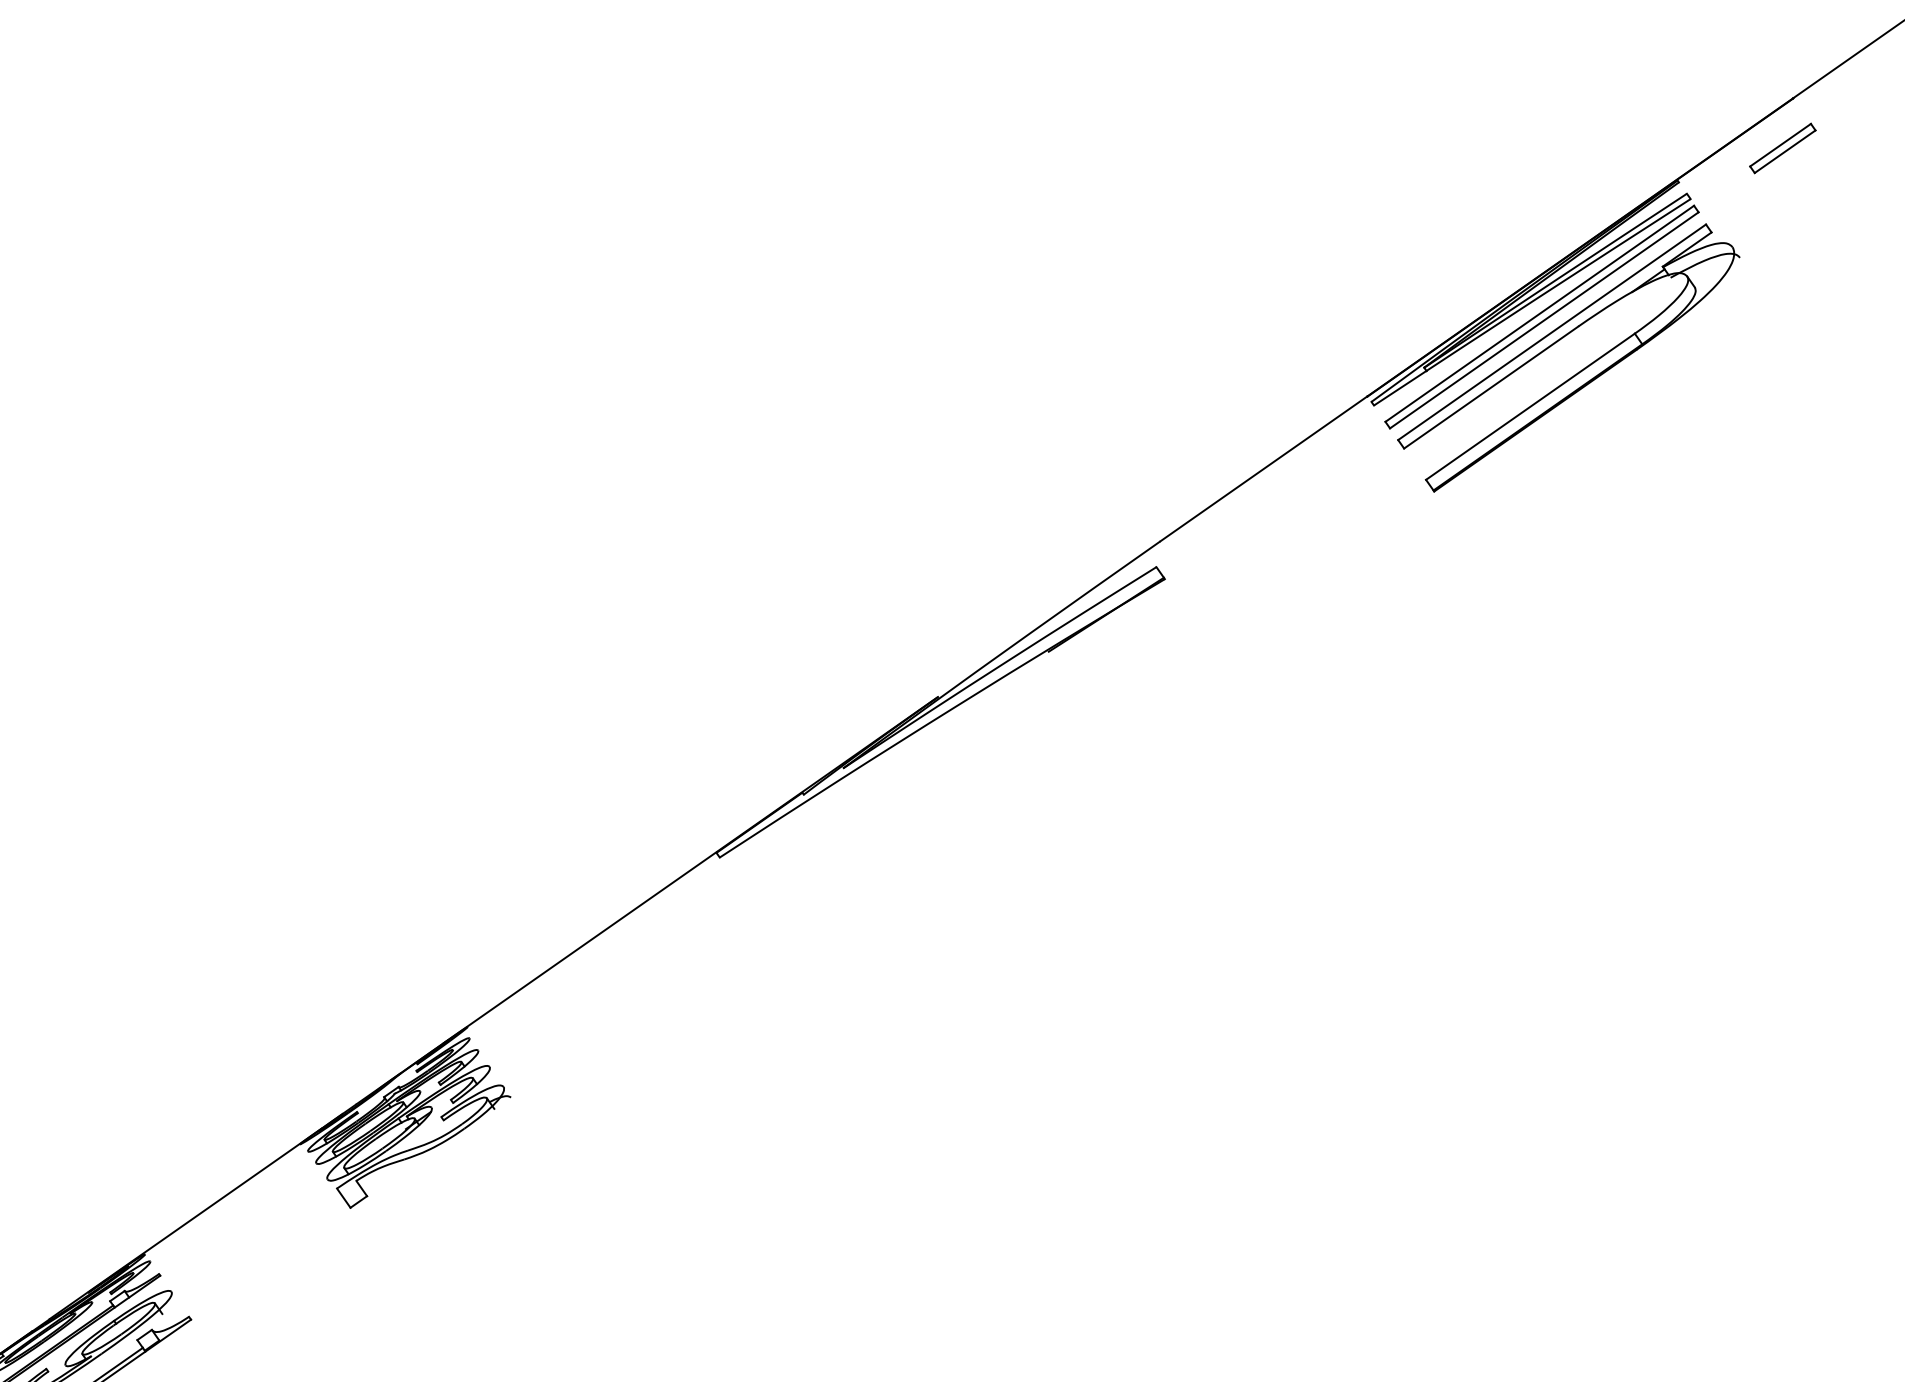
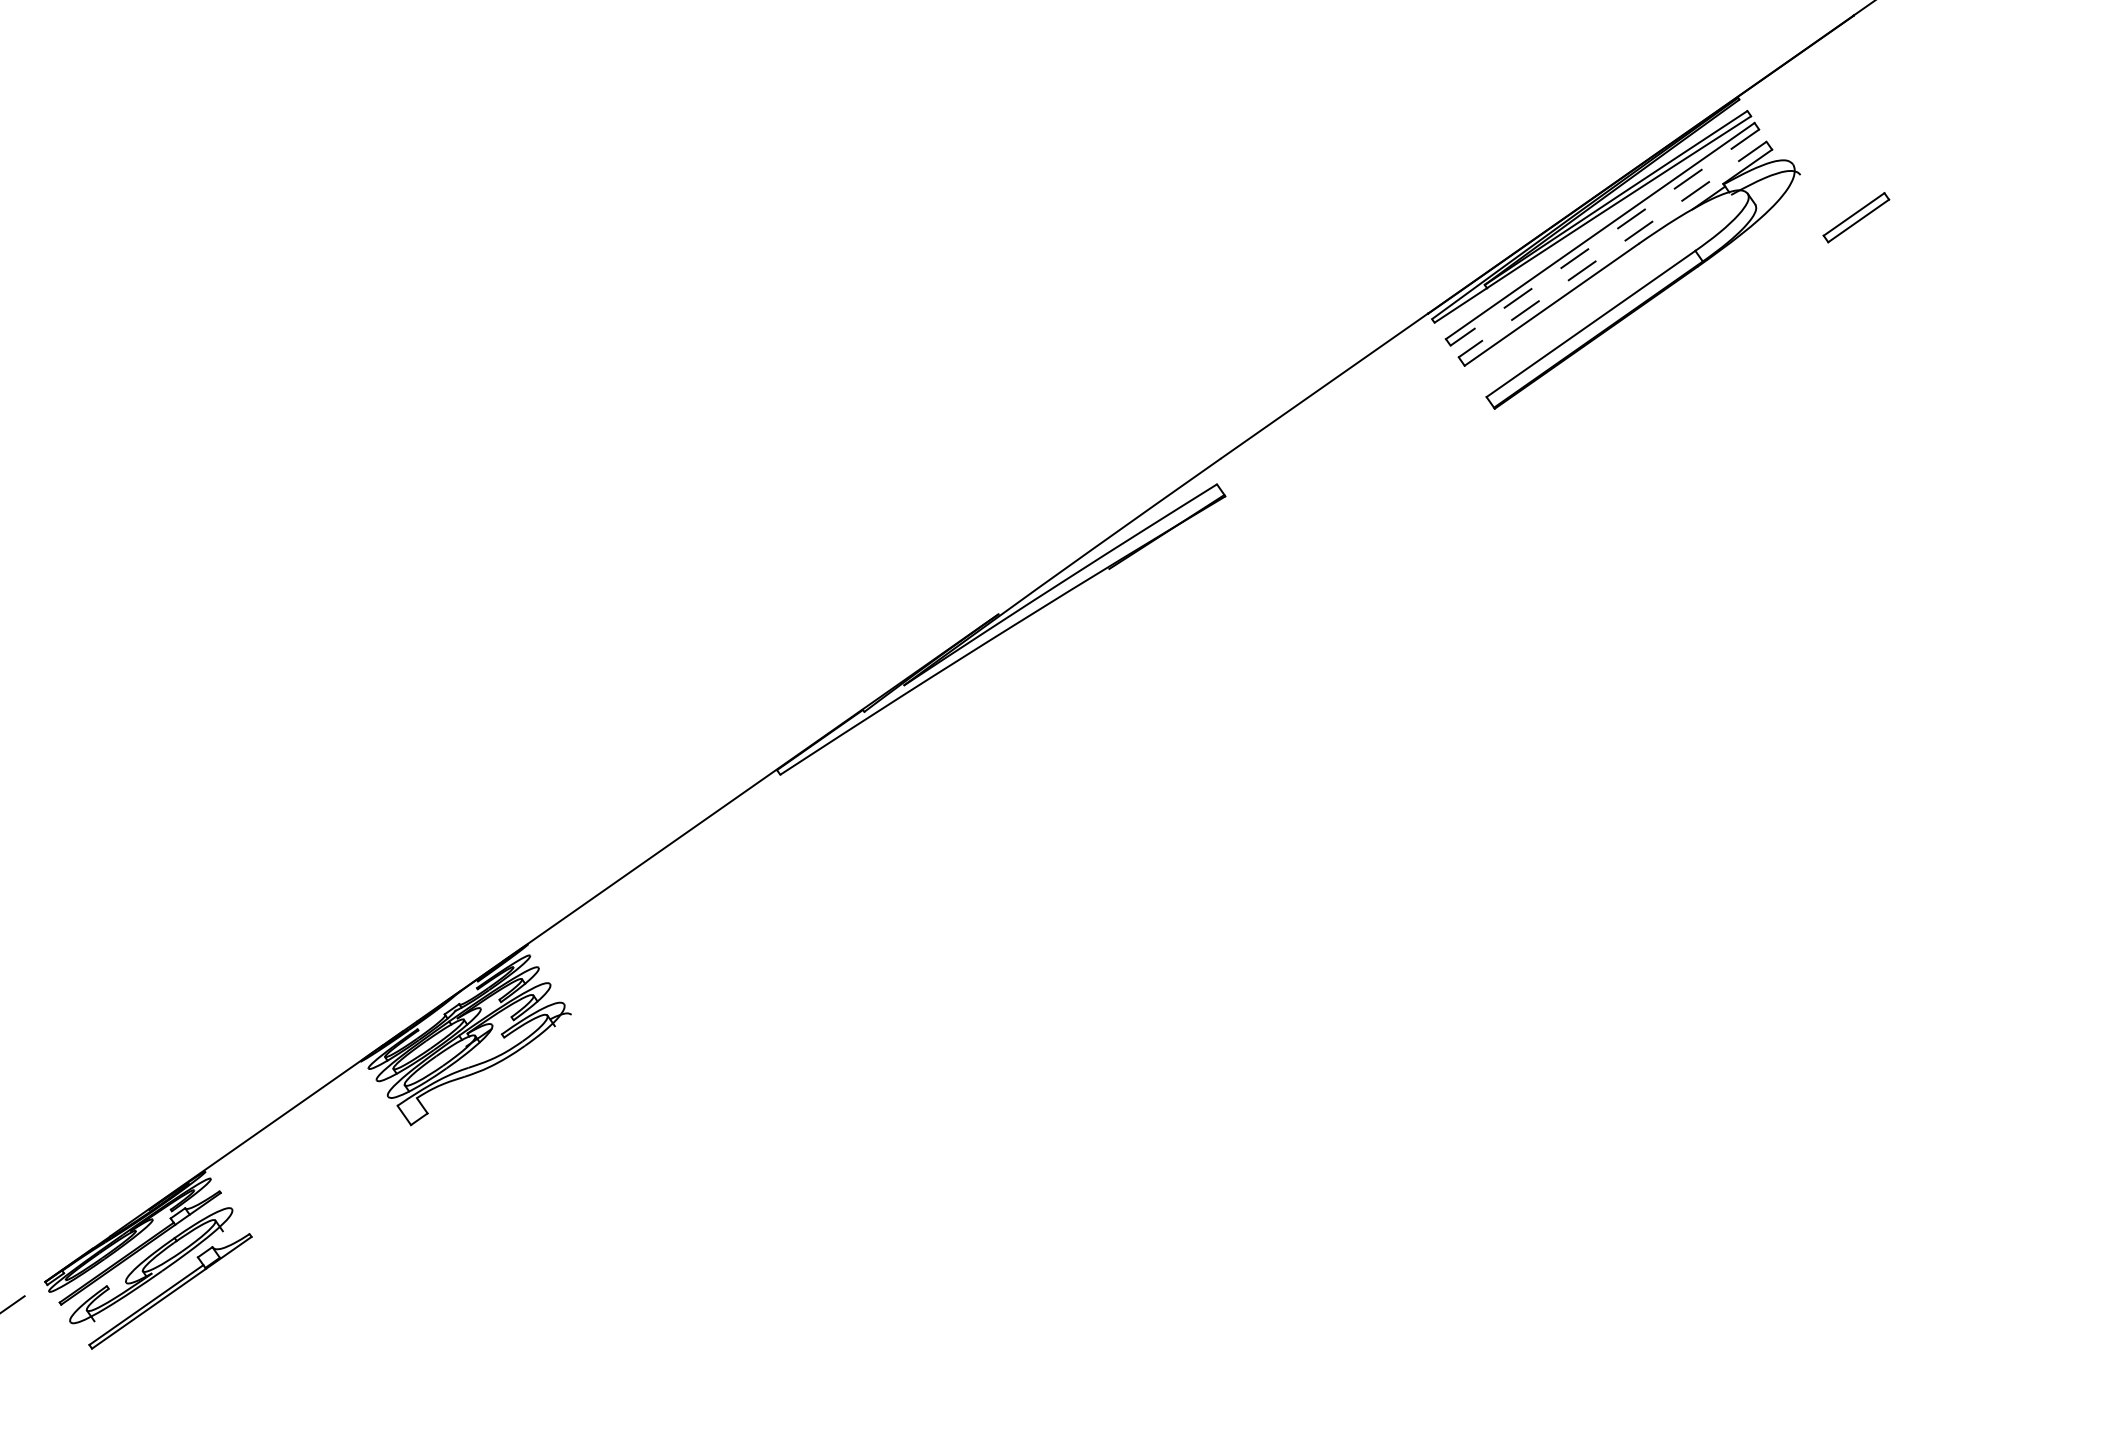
part: (1782, 148) -> (1856, 217), moved
line: (1543, 320) -> (1604, 237), solid -> dashed
line: (1551, 332) -> (1612, 249), solid -> dashed

